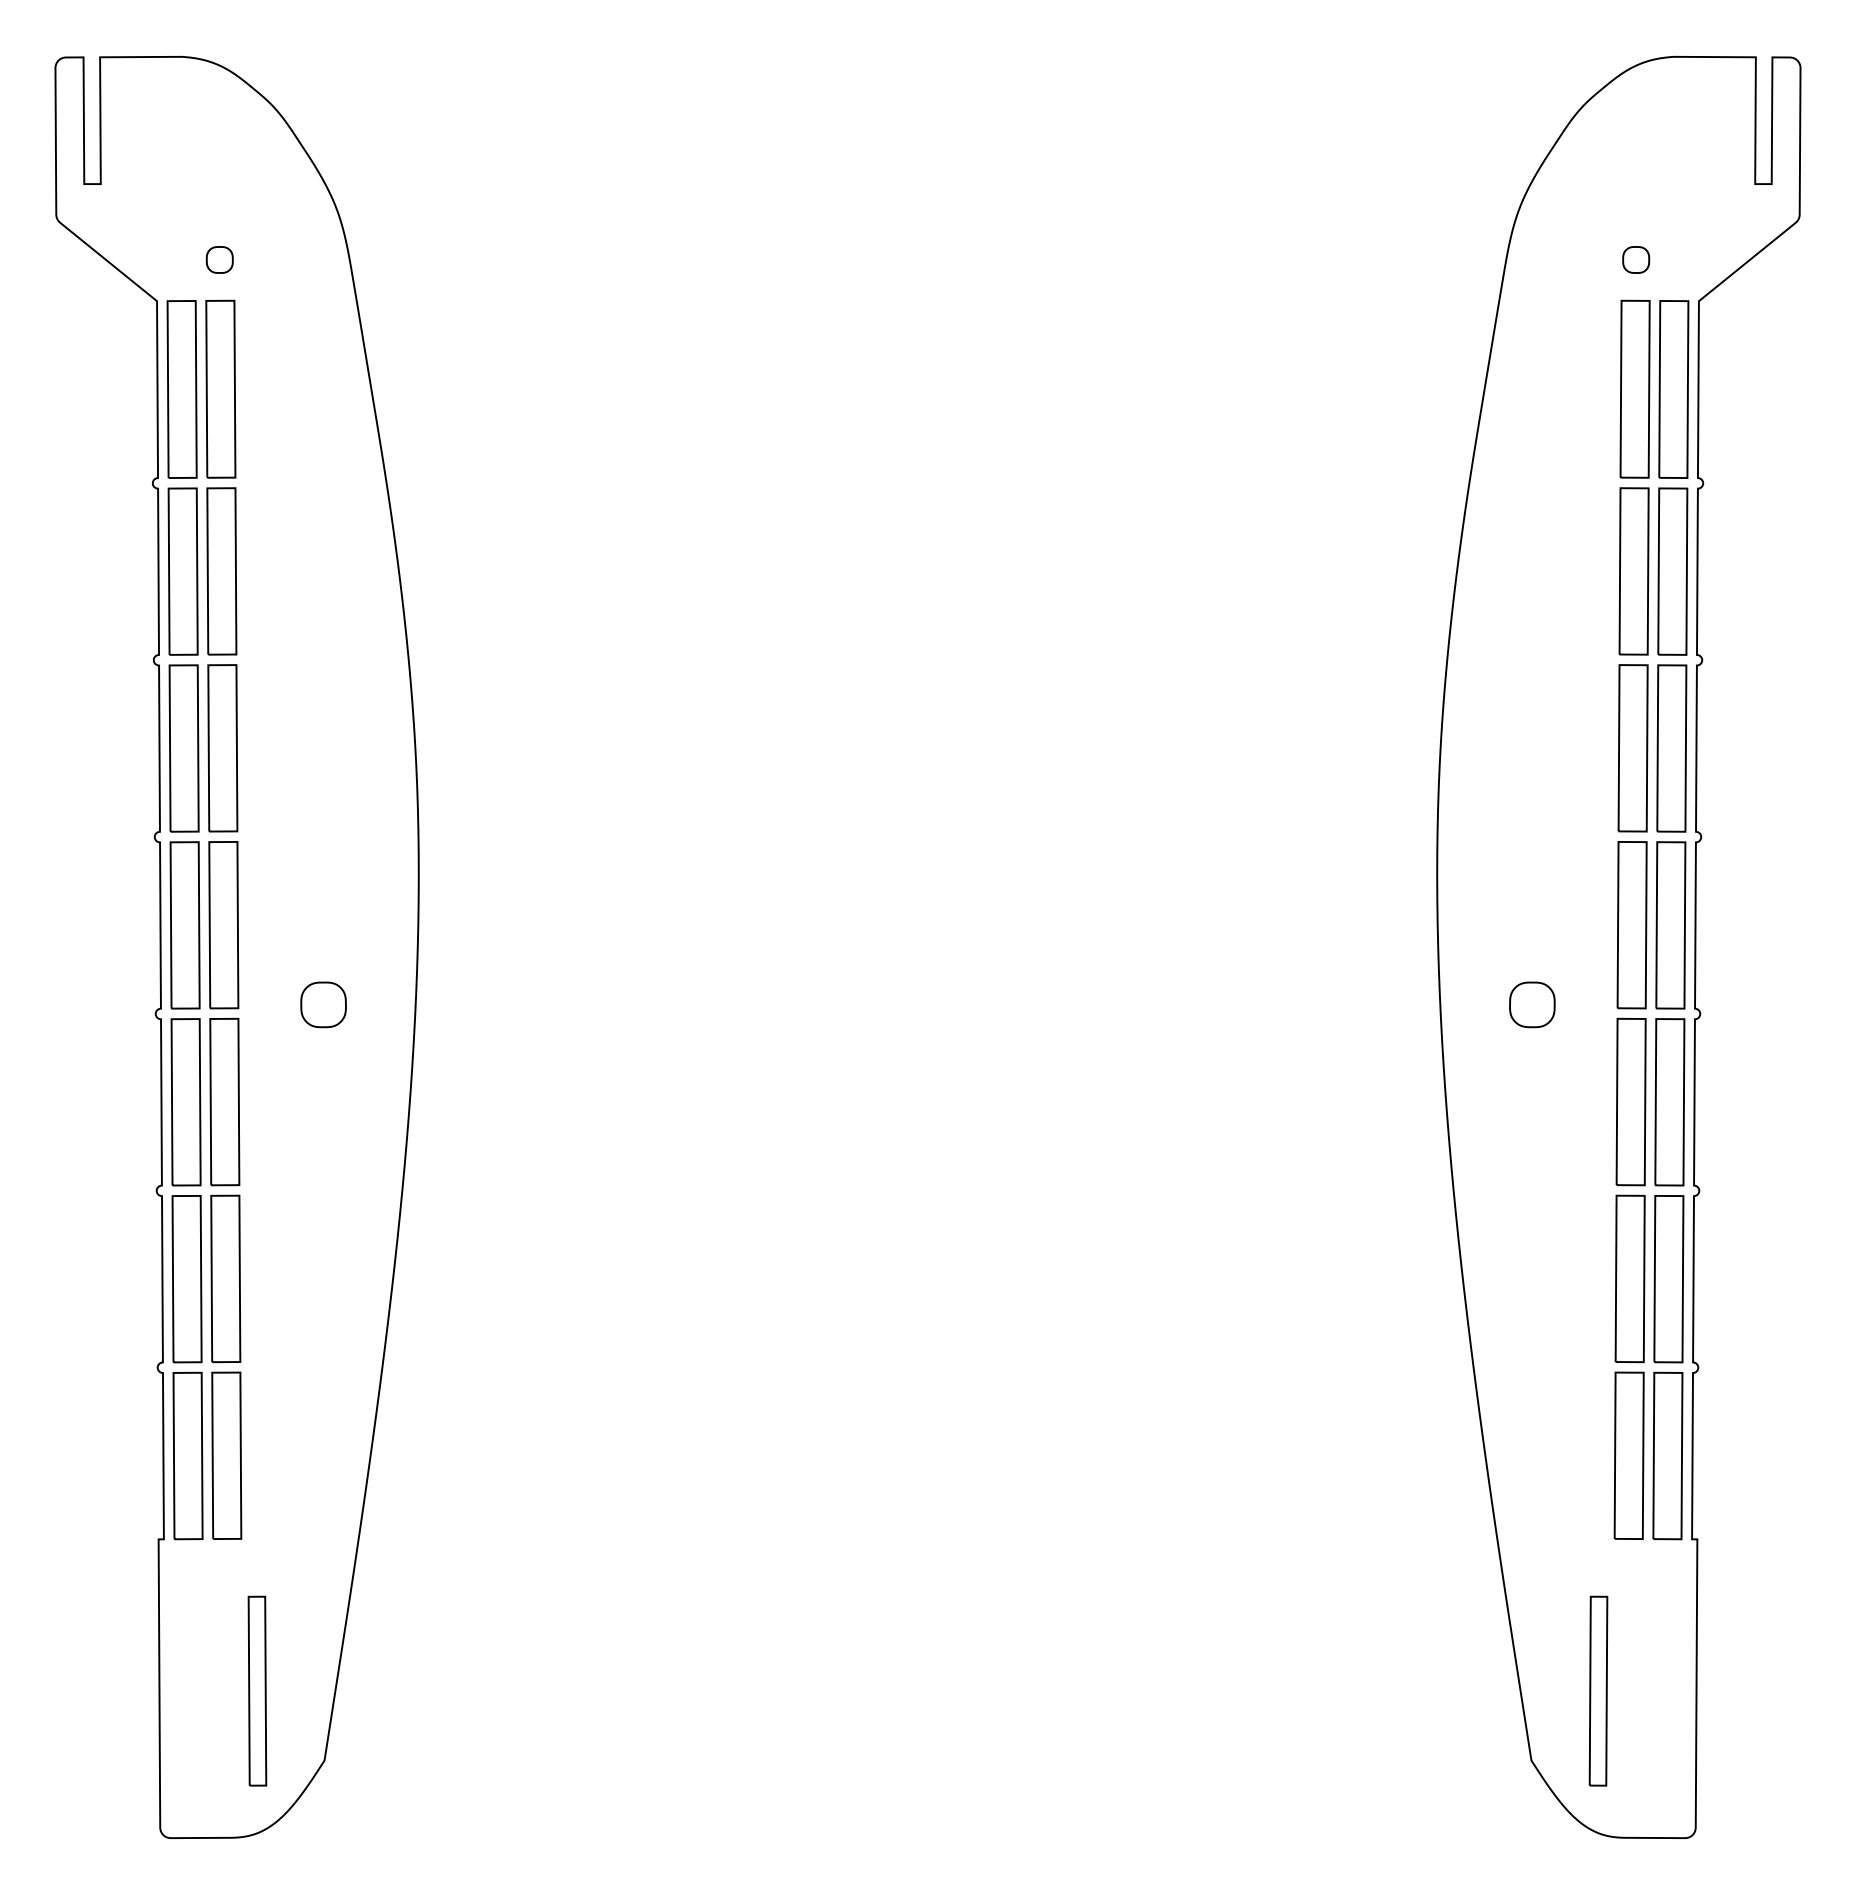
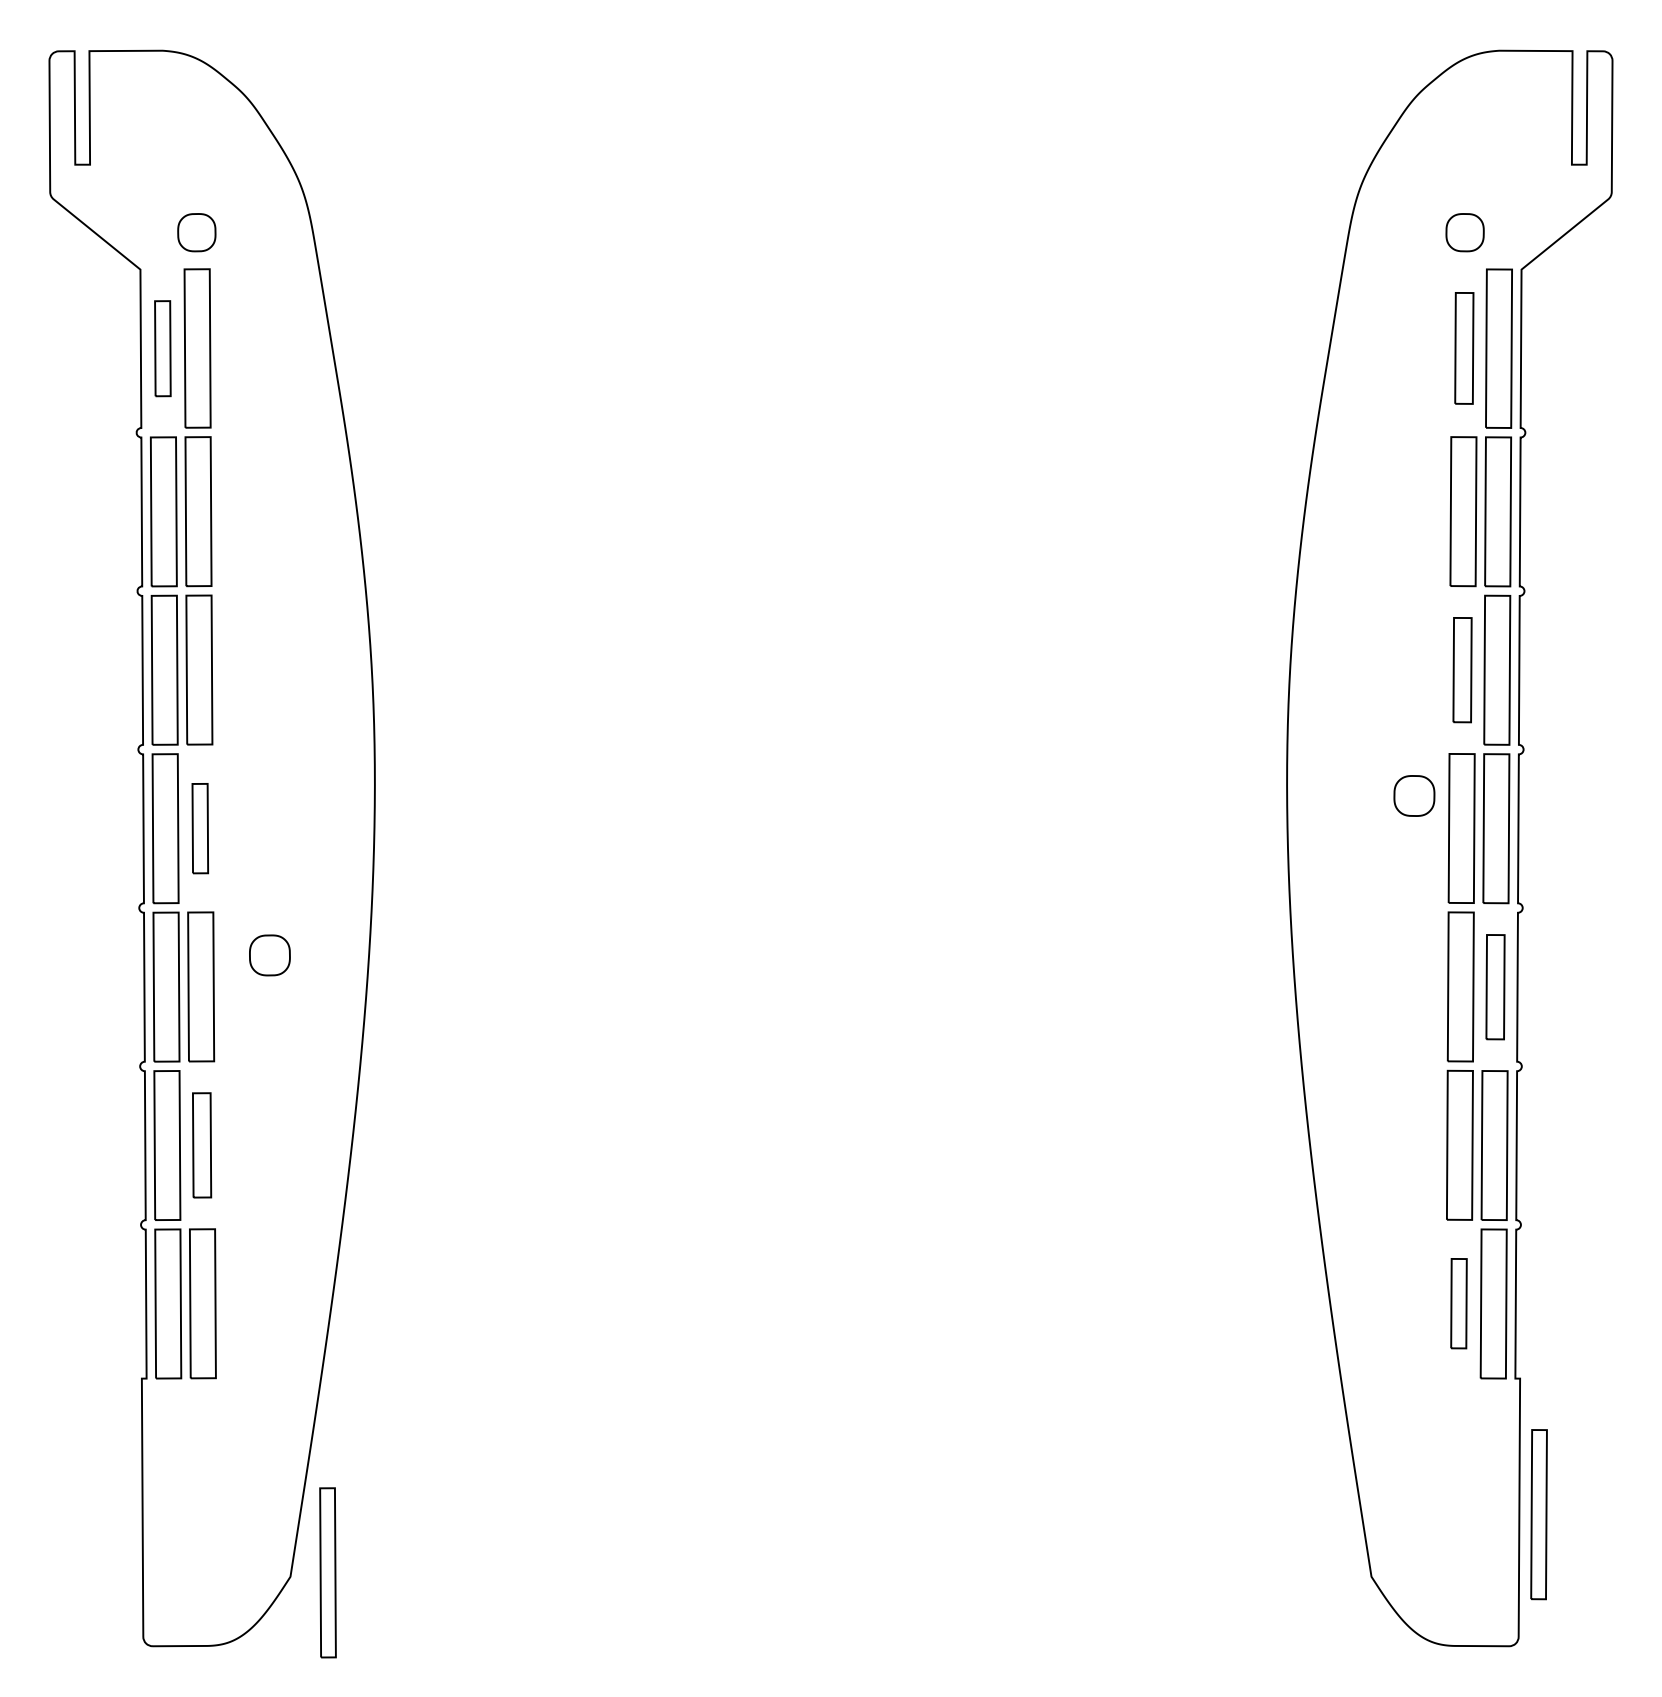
part: (219, 259) -> (196, 232), size x1.6
part: (1636, 259) -> (1465, 232), size x1.6
part: (1634, 388) -> (1463, 347), size x0.7
part: (181, 389) -> (162, 348), size x0.6
part: (1632, 748) -> (1462, 670), size x0.7
part: (223, 925) -> (199, 828), size x0.6
part: (323, 1004) -> (269, 955), moved
part: (1532, 1004) -> (1414, 795), moved
part: (1669, 1102) -> (1495, 987), size x0.7
part: (225, 1278) -> (201, 1144), size x0.7
part: (1628, 1455) -> (1458, 1303), size x0.6
part: (257, 1690) -> (328, 1572), moved
part: (1598, 1690) -> (1539, 1514), moved

